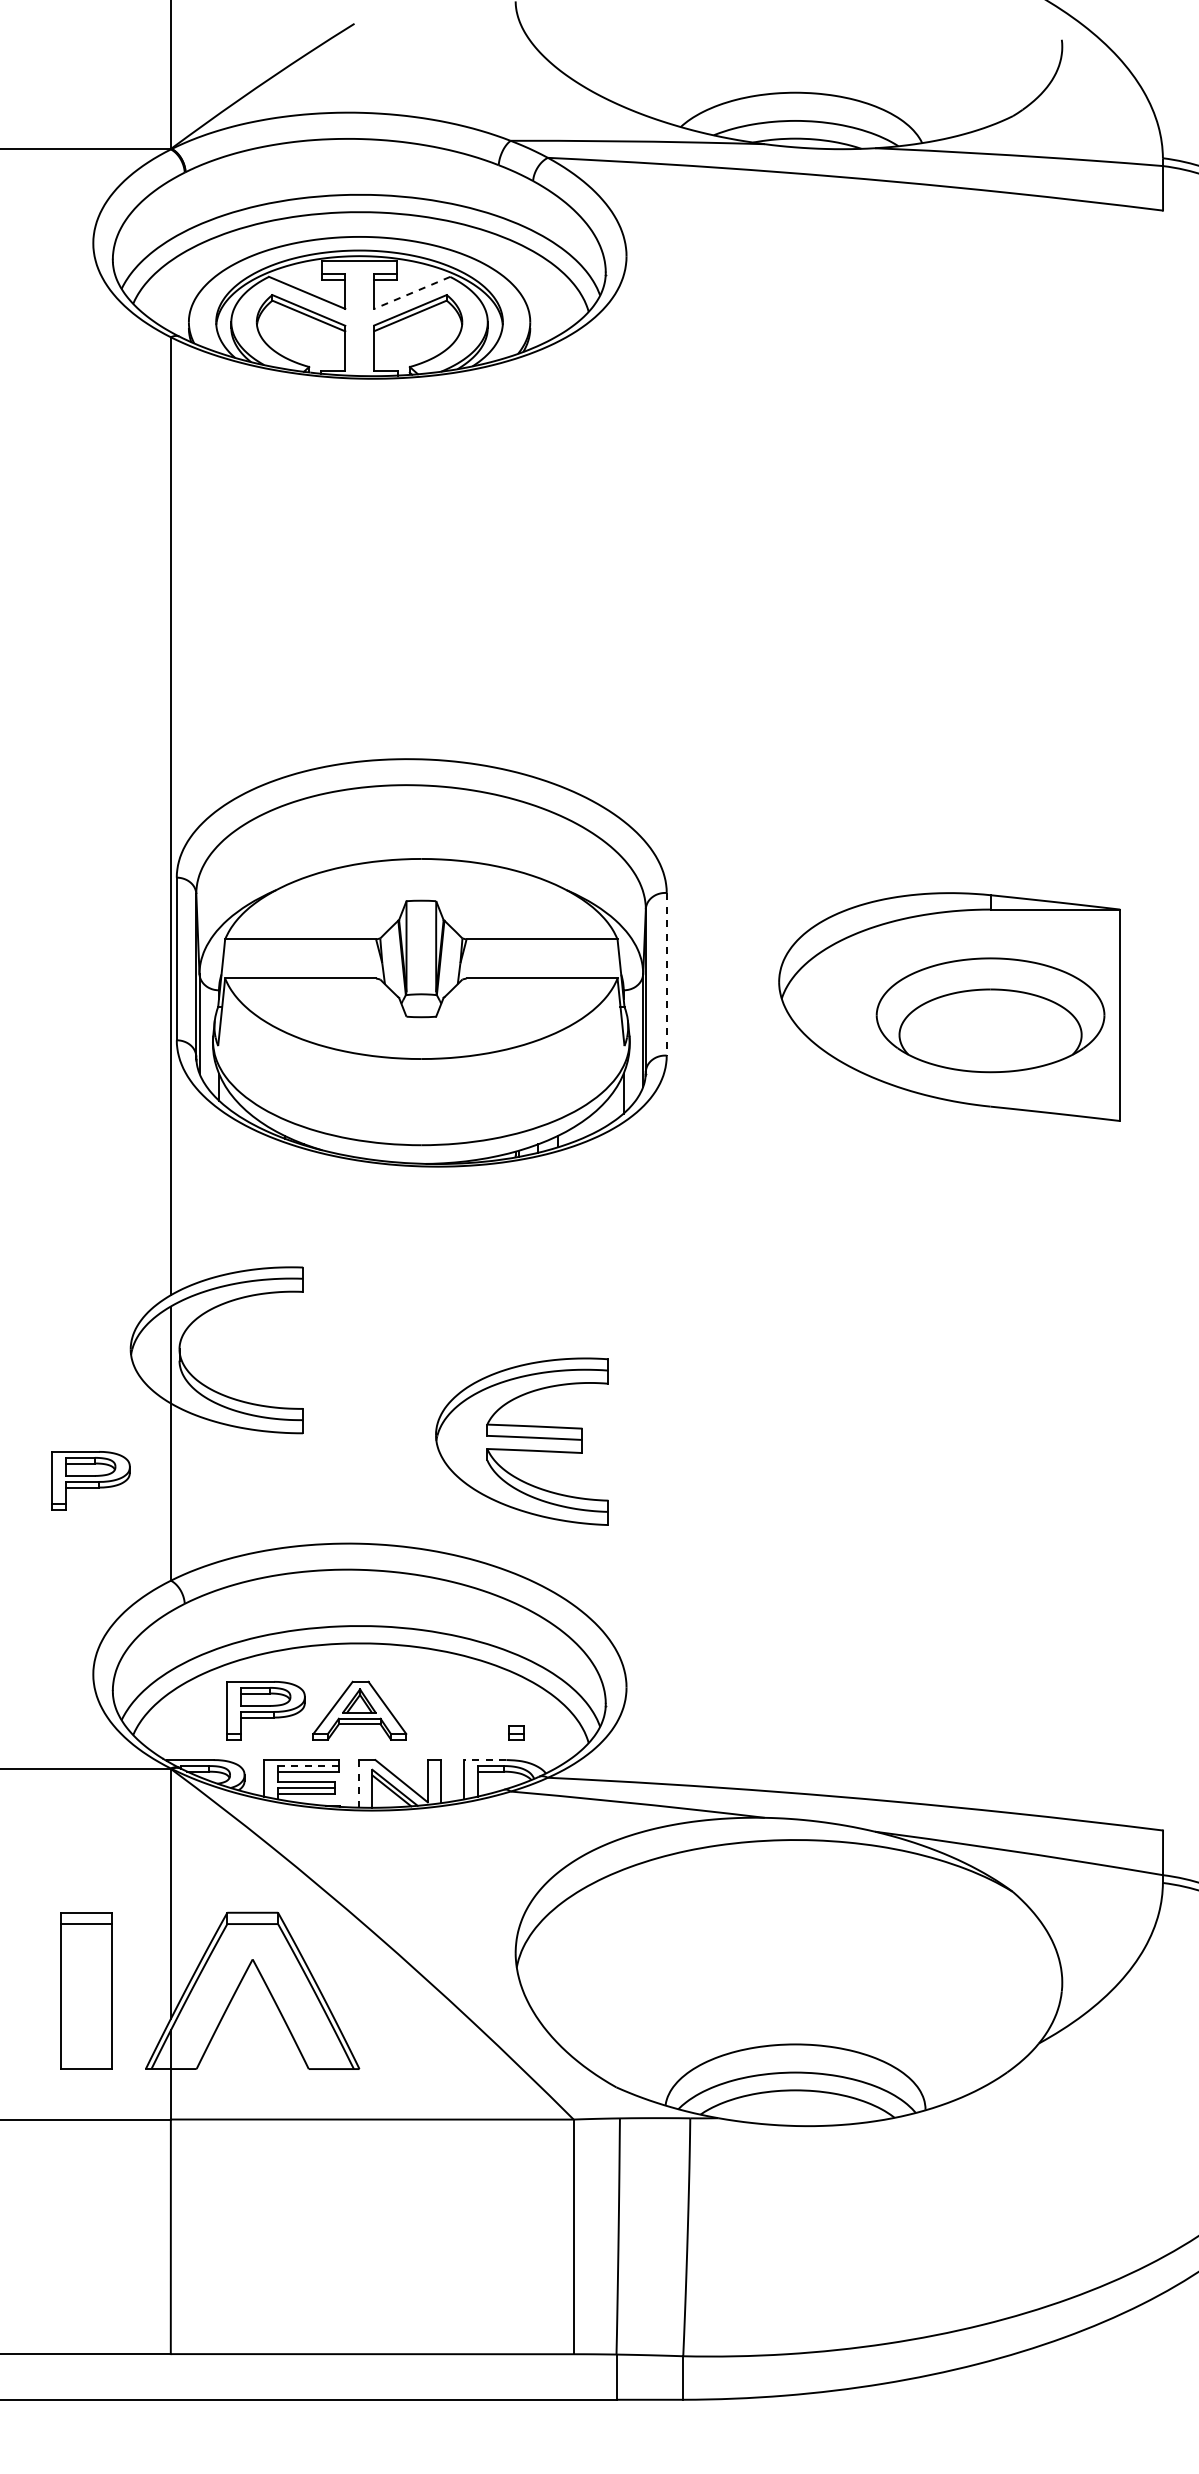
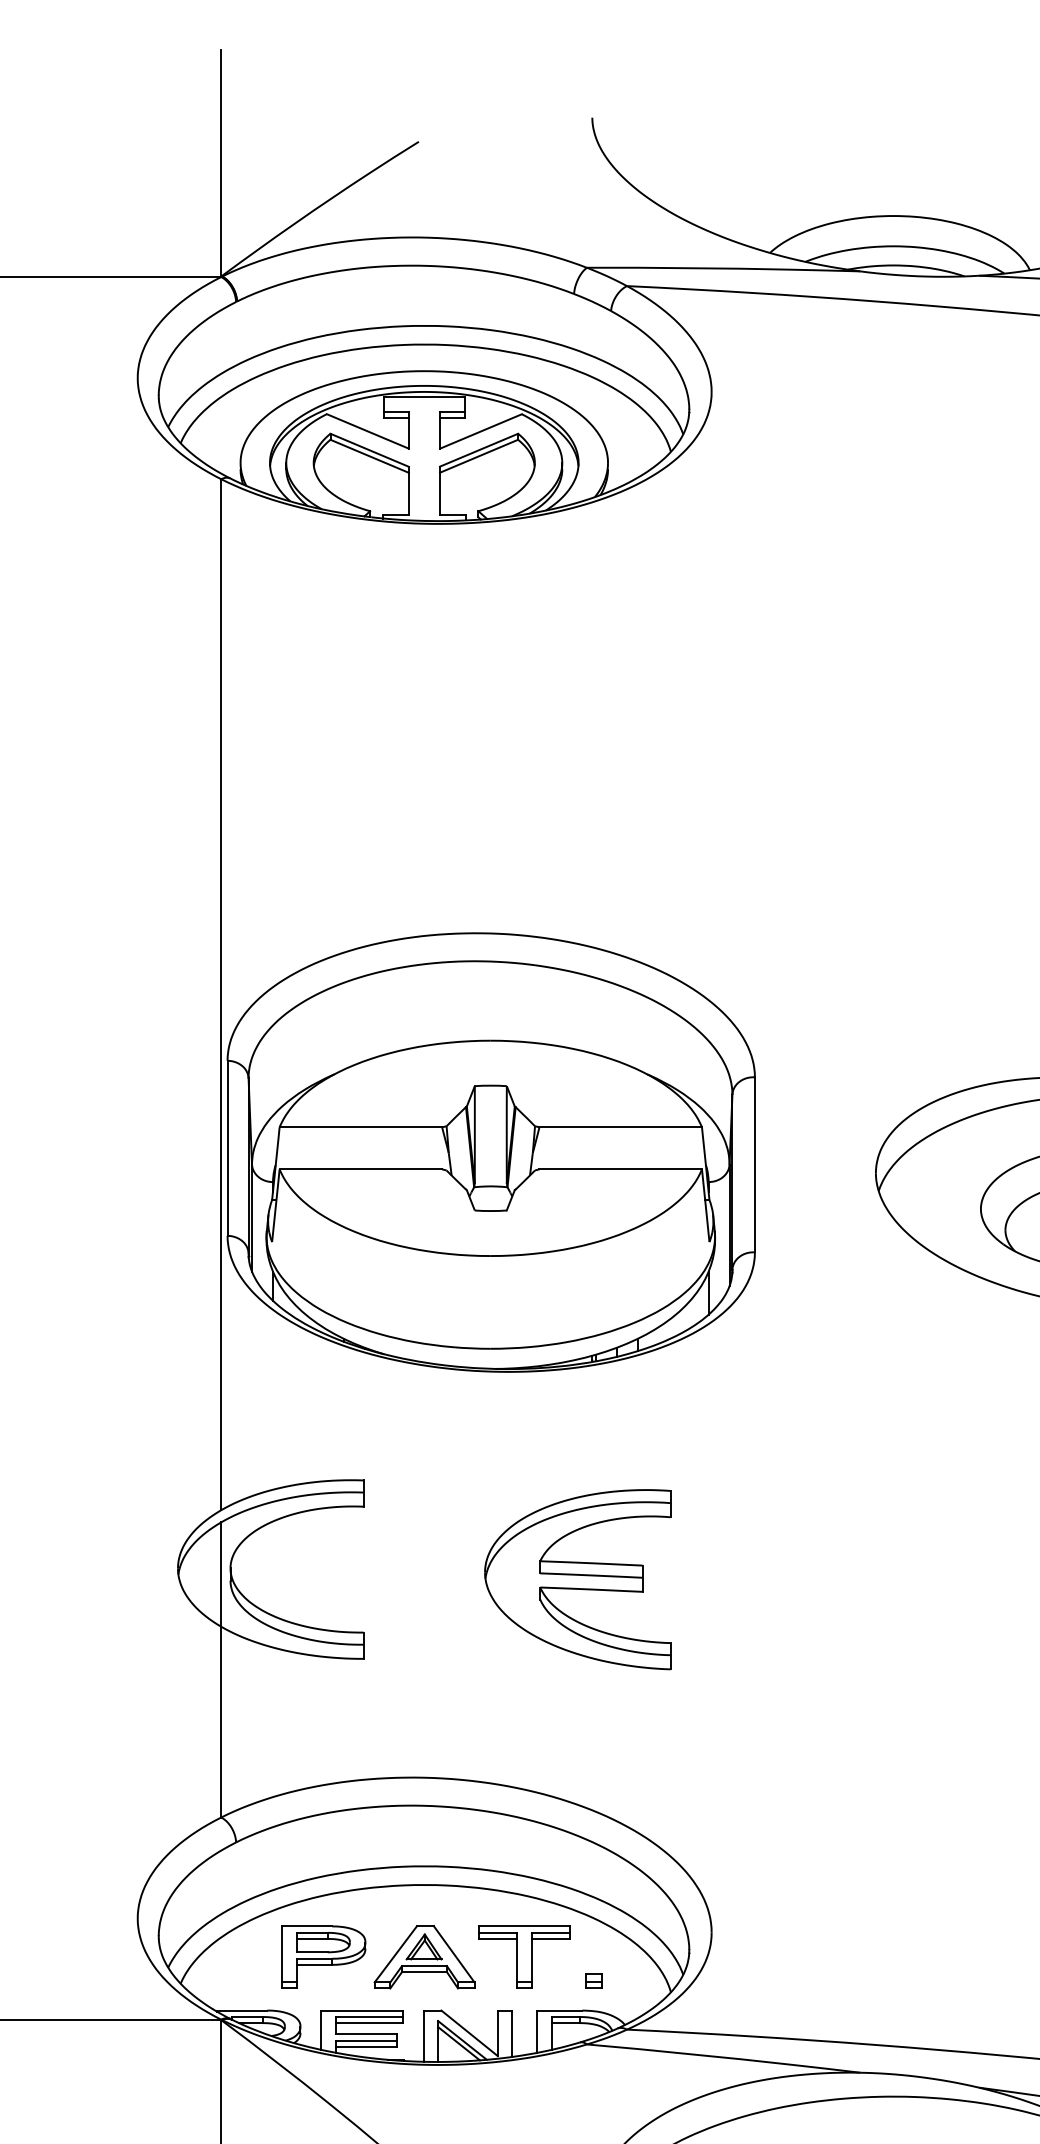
line: (411, 293) -> (480, 432), dashed -> solid
line: (666, 974) -> (754, 1165), dashed -> solid
part: (521, 1441) -> (577, 1579), moved
part: (90, 1480) -> (134, 1709), removed
part: (452, 1710) -> (524, 1957), added
line: (484, 1760) -> (558, 2011), dashed -> solid
line: (308, 1766) -> (369, 2017), dashed -> solid
line: (358, 1783) -> (423, 2035), dashed -> solid

